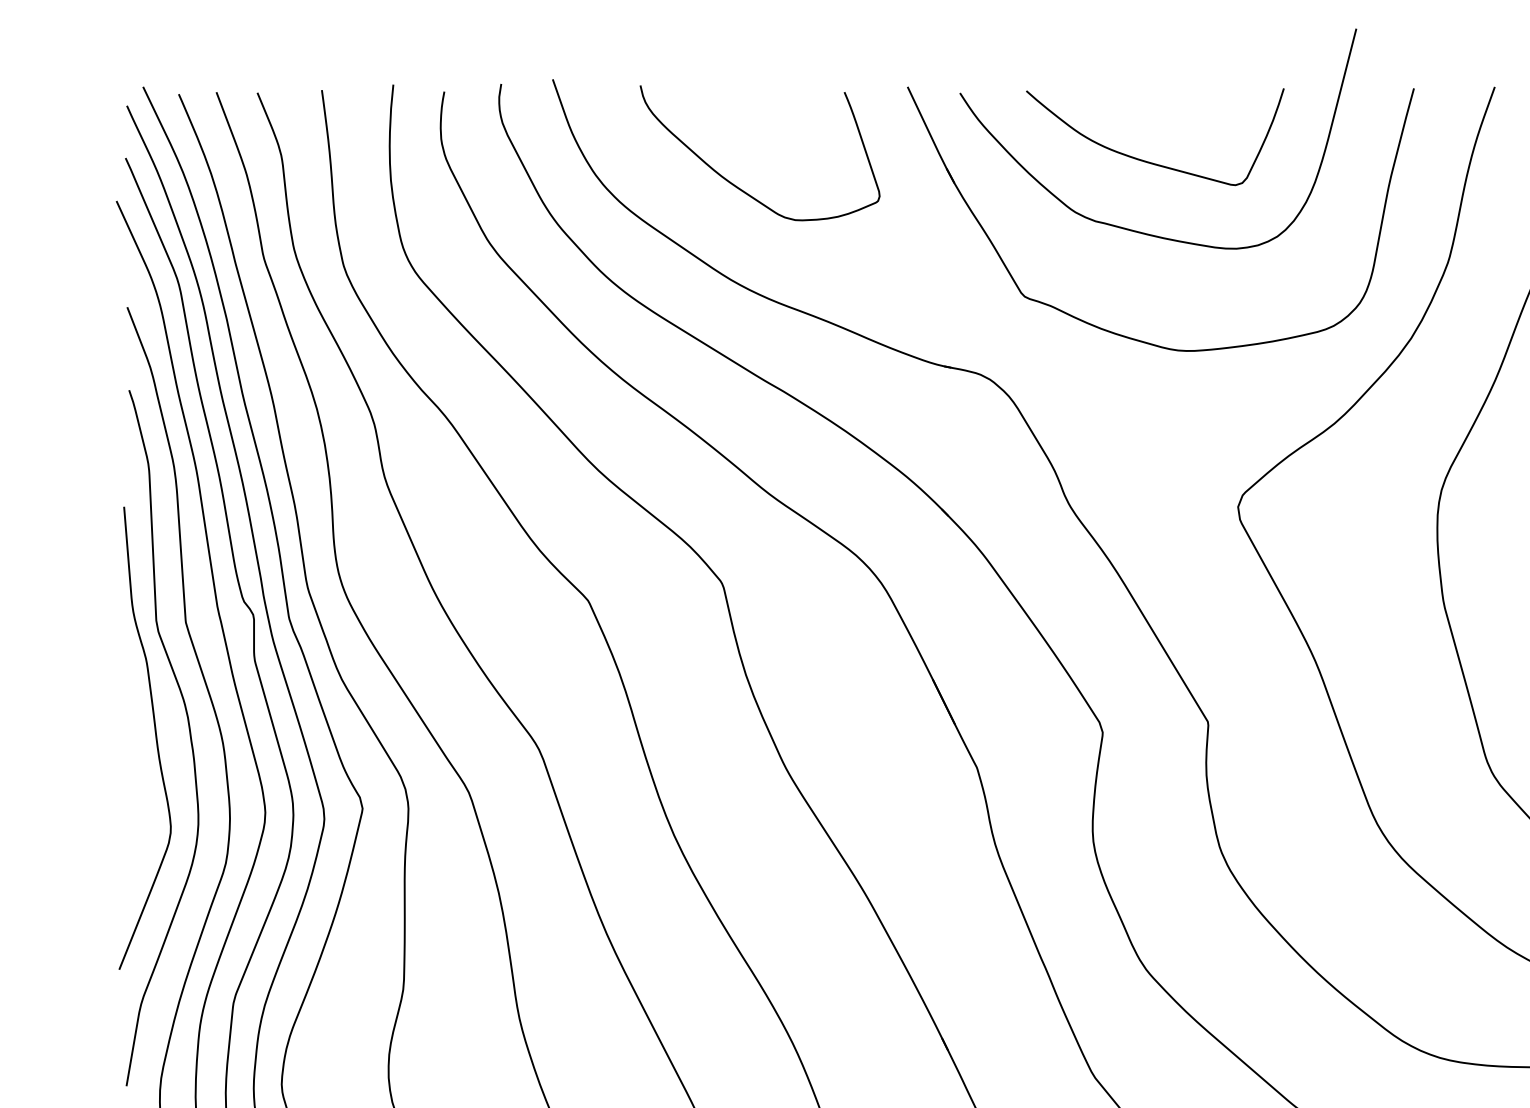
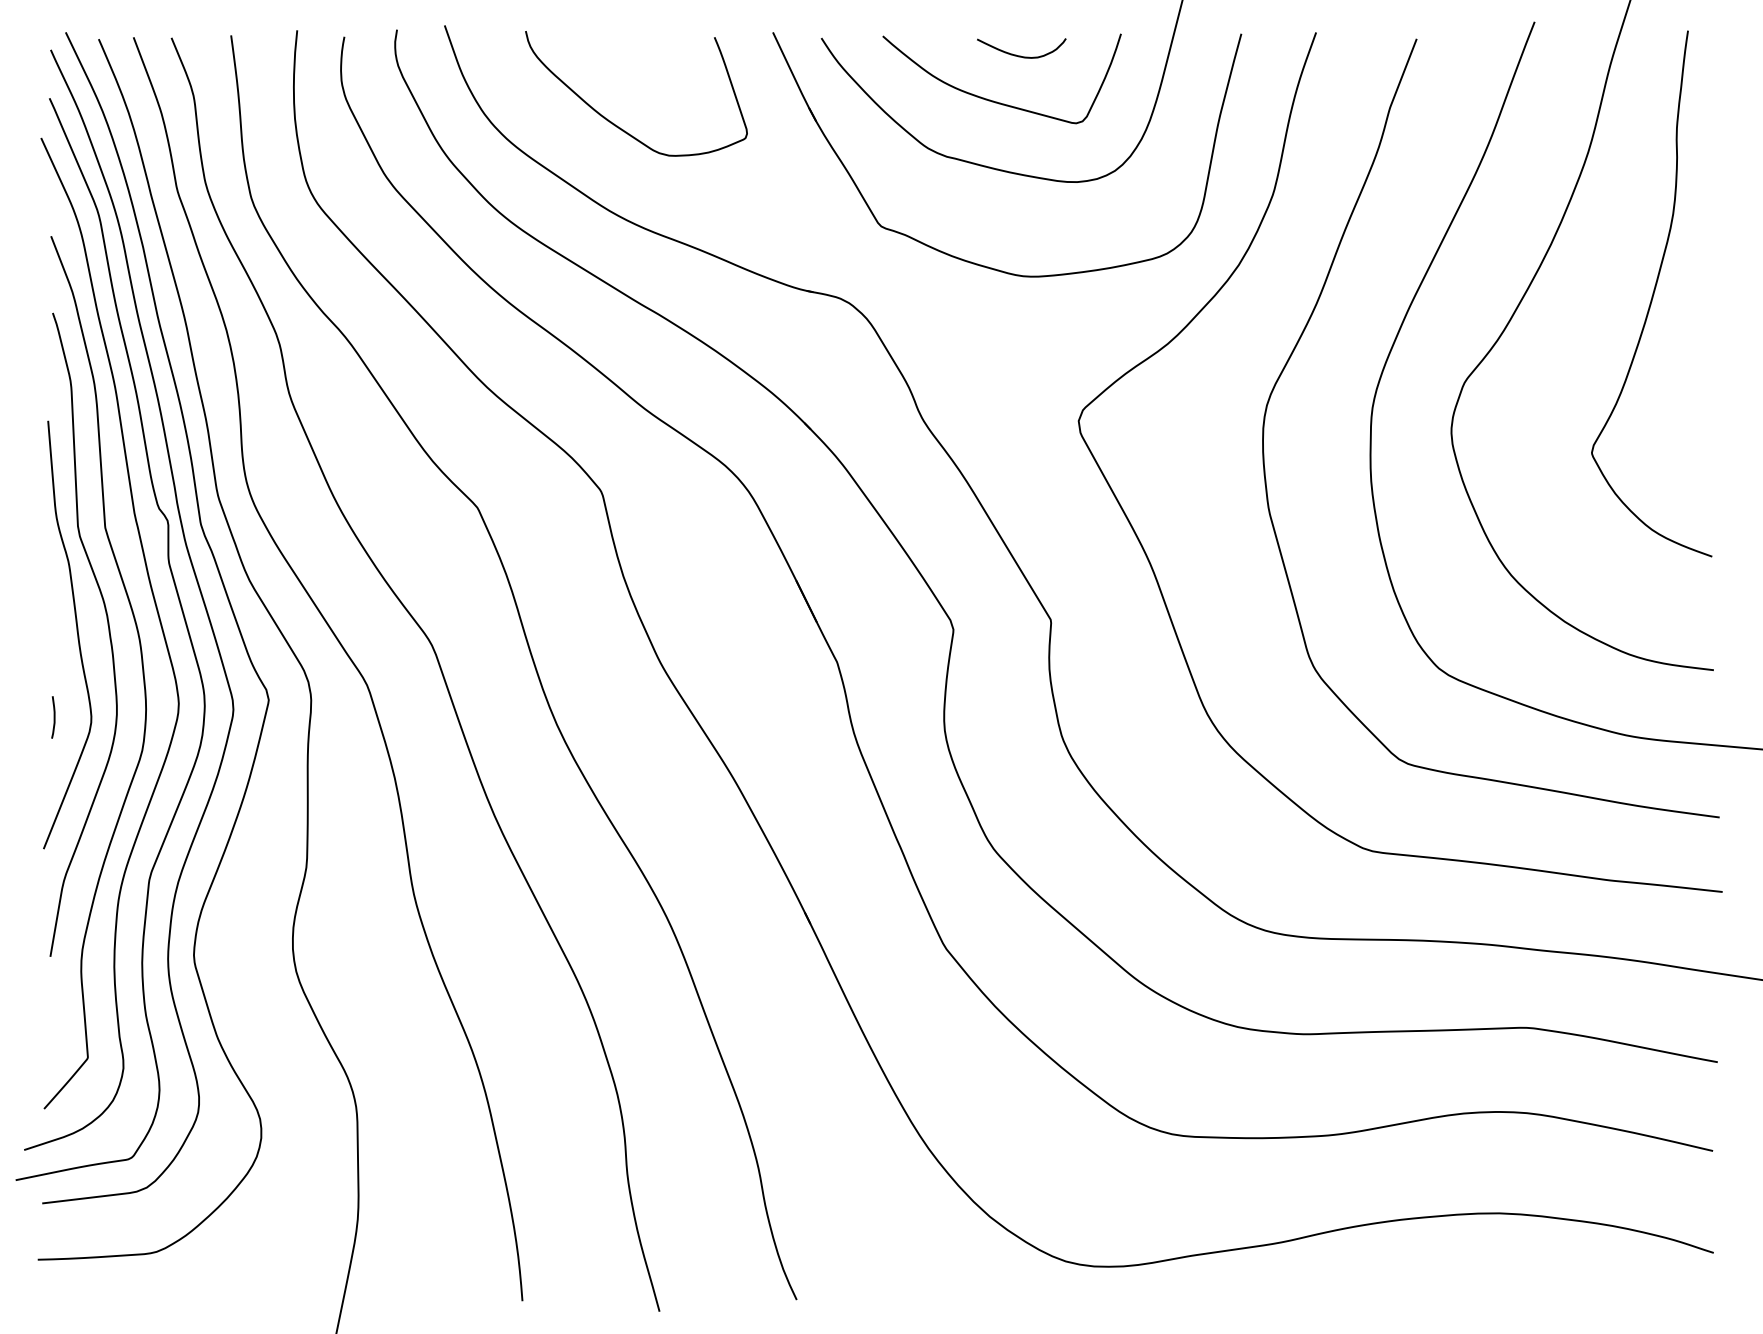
curve: (1175, 111) -> (1020, 55), added
curve: (129, 827) -> (53, 717), added

